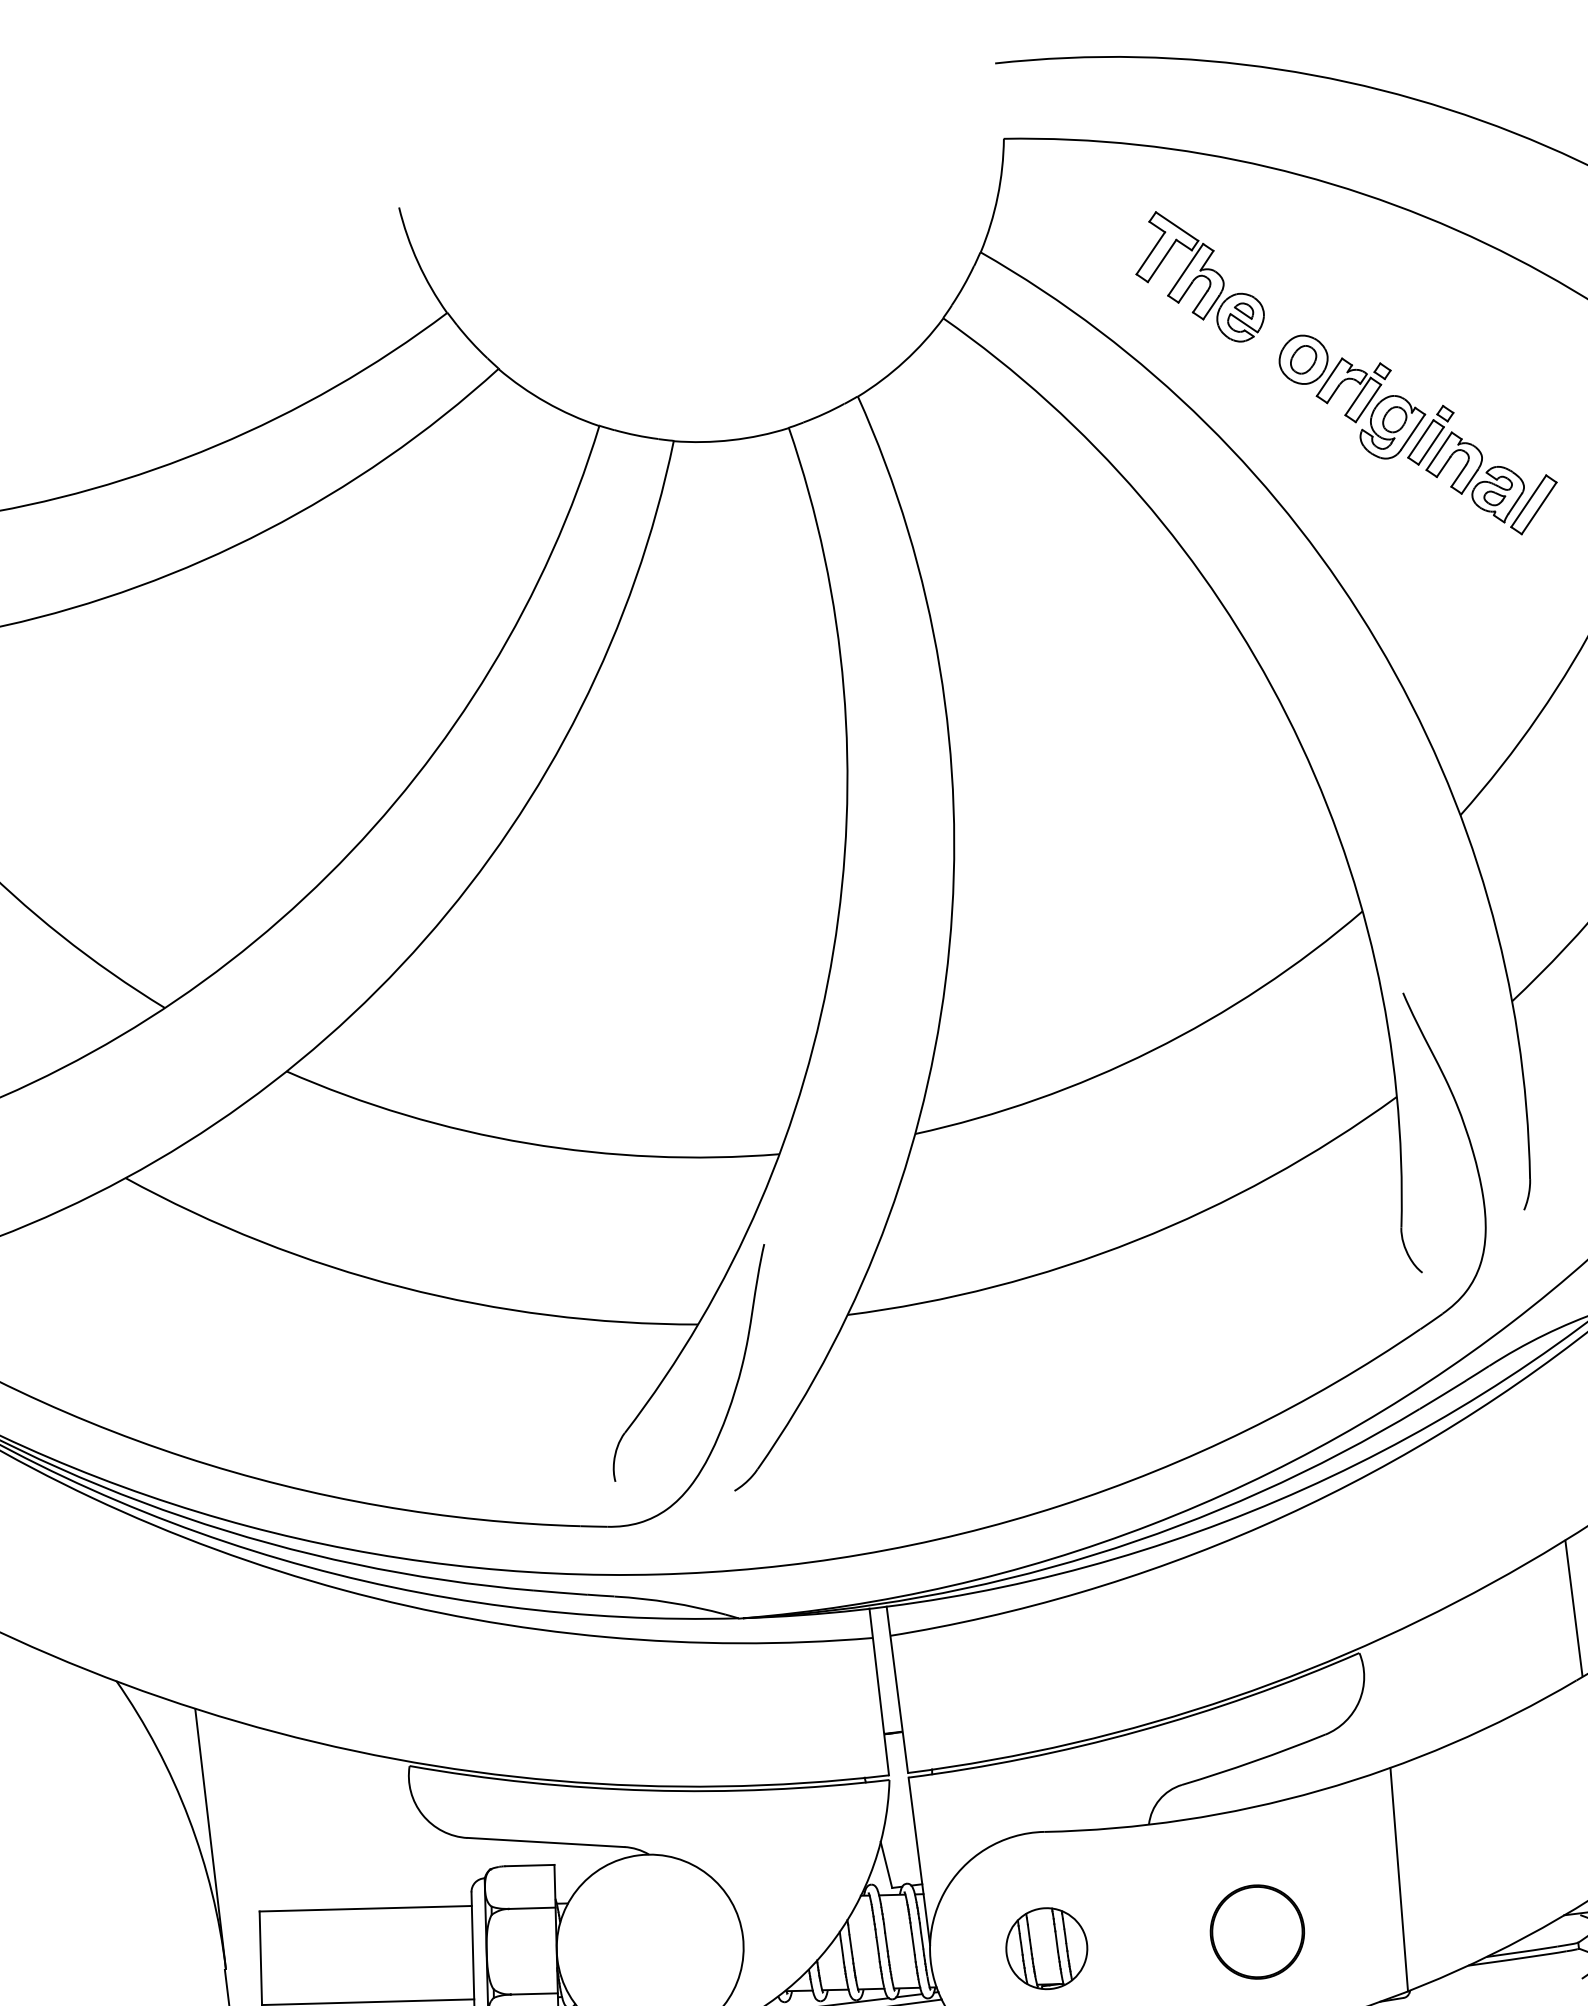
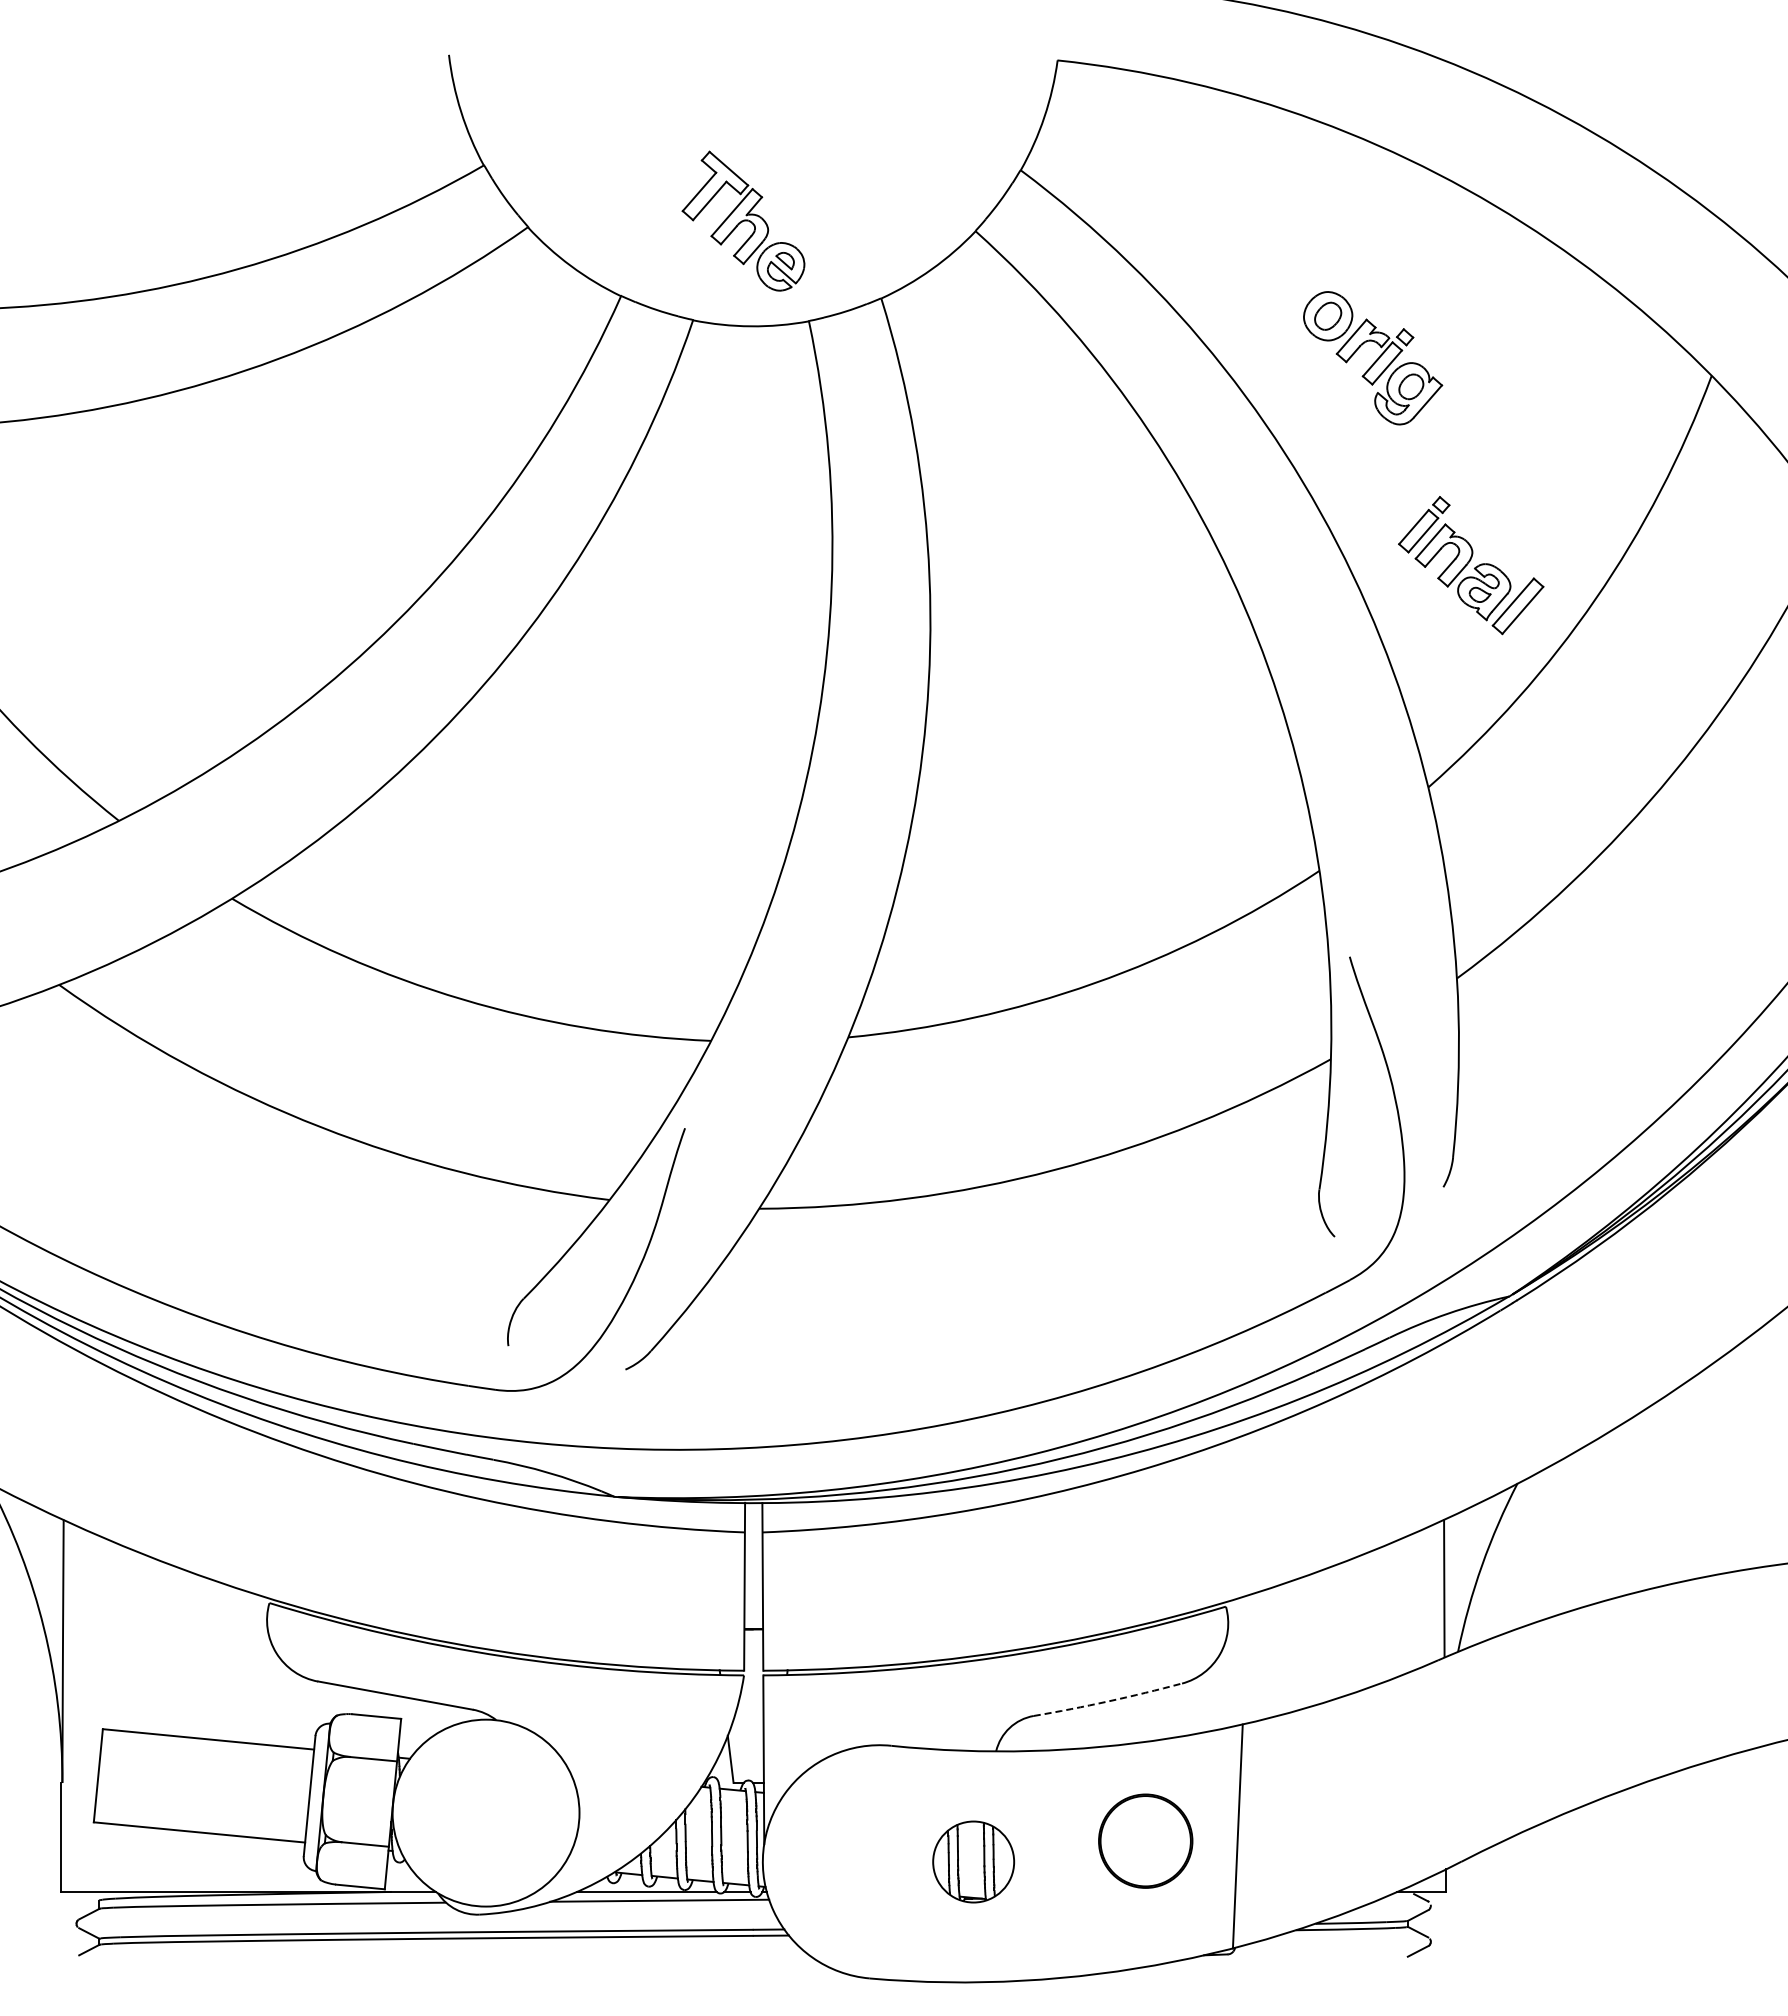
part: (1197, 276) -> (743, 220), moved
part: (1482, 470) -> (1471, 565), moved
arc: (1254, 1761) -> (1108, 1701), solid -> dashed
part: (1257, 1931) -> (1145, 1840), moved
part: (1046, 1948) -> (973, 1861), moved

